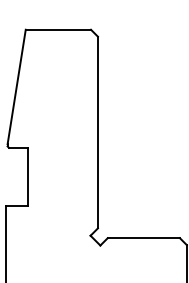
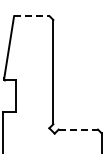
line: (57, 30) -> (31, 16), solid -> dashed
line: (144, 238) -> (78, 129), solid -> dashed

